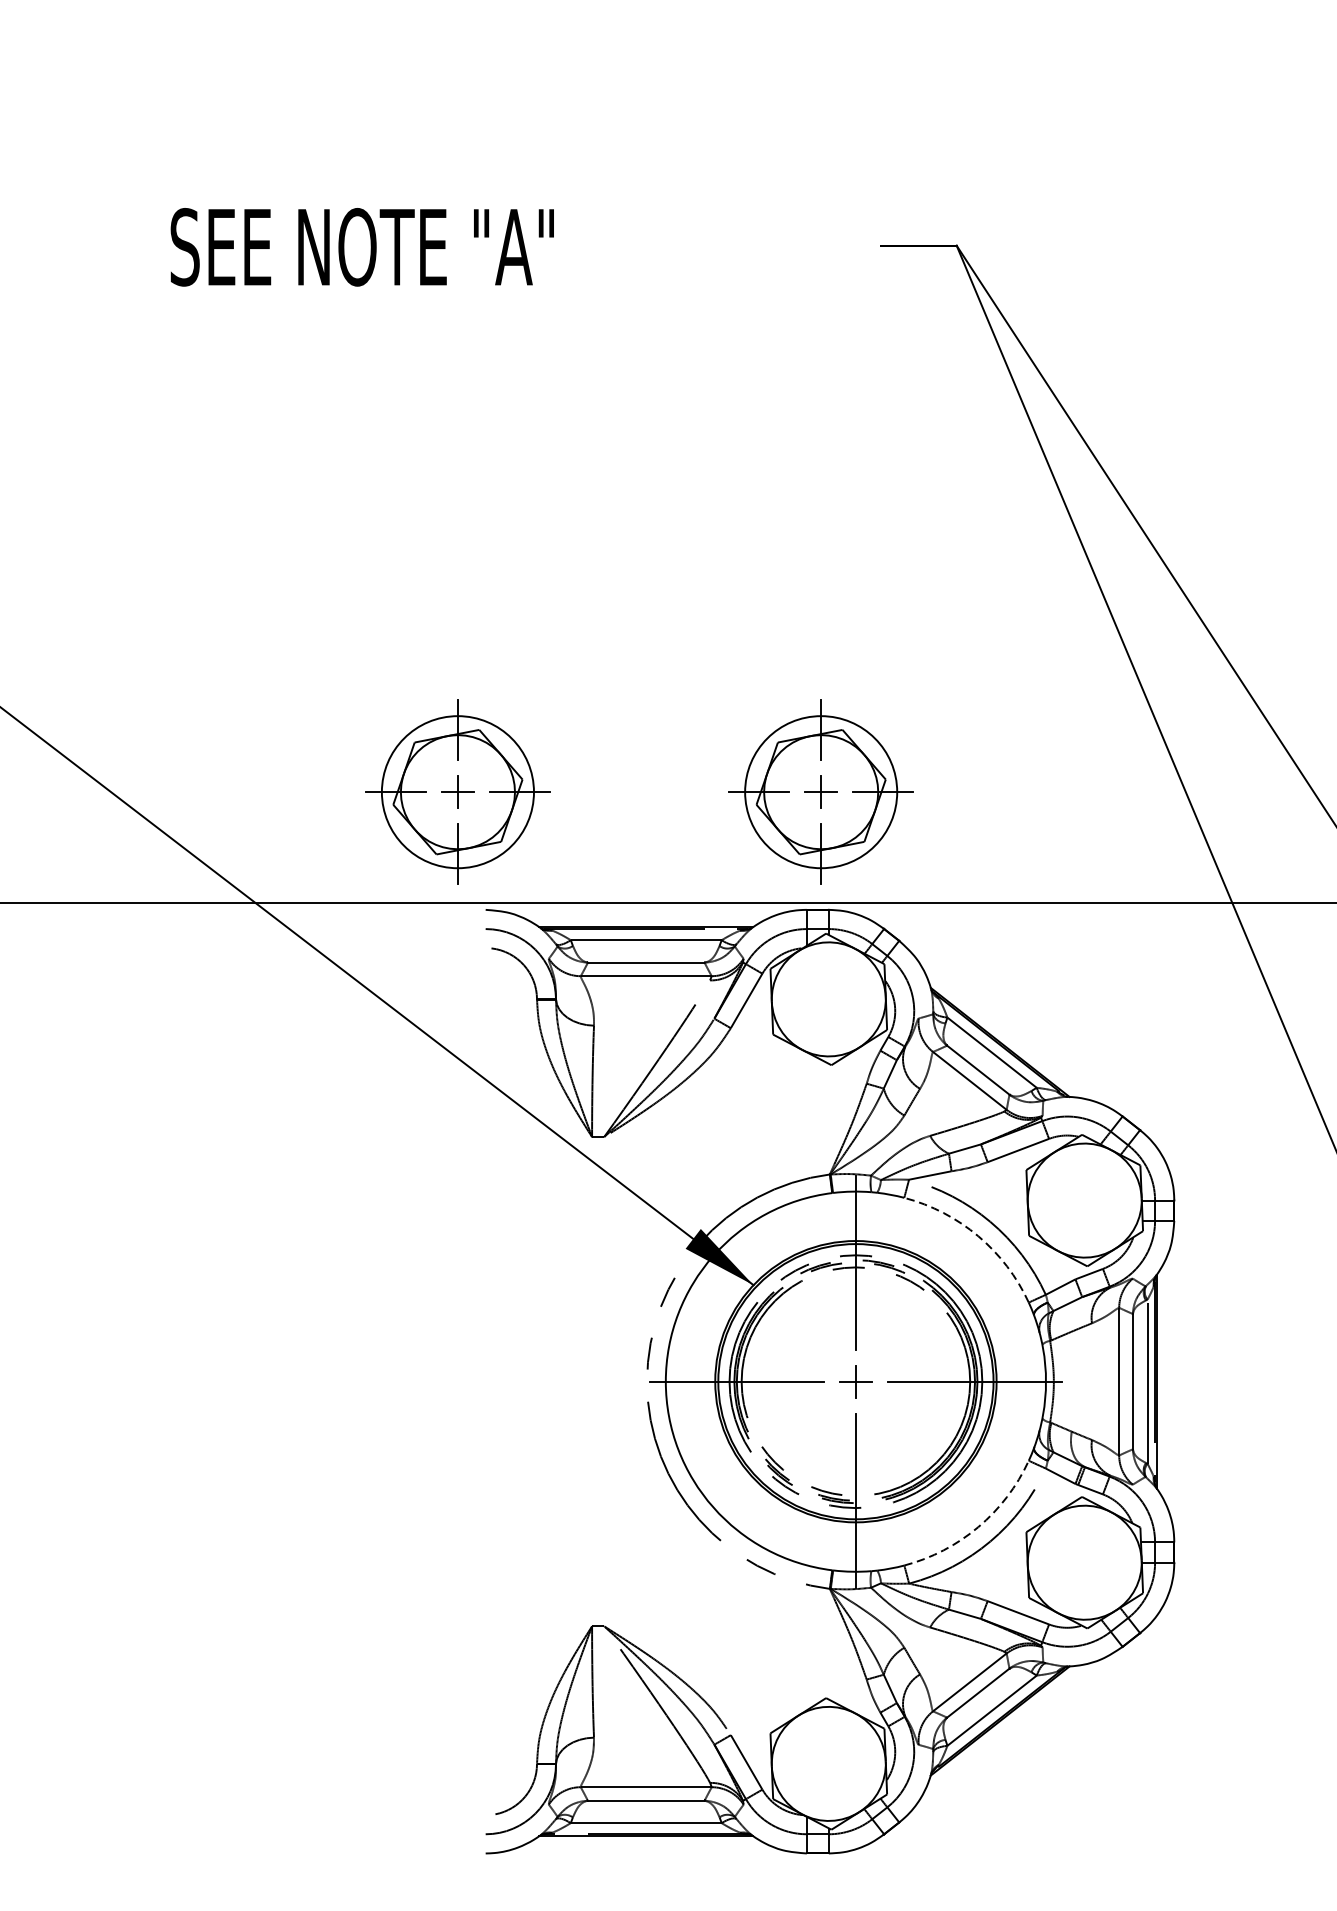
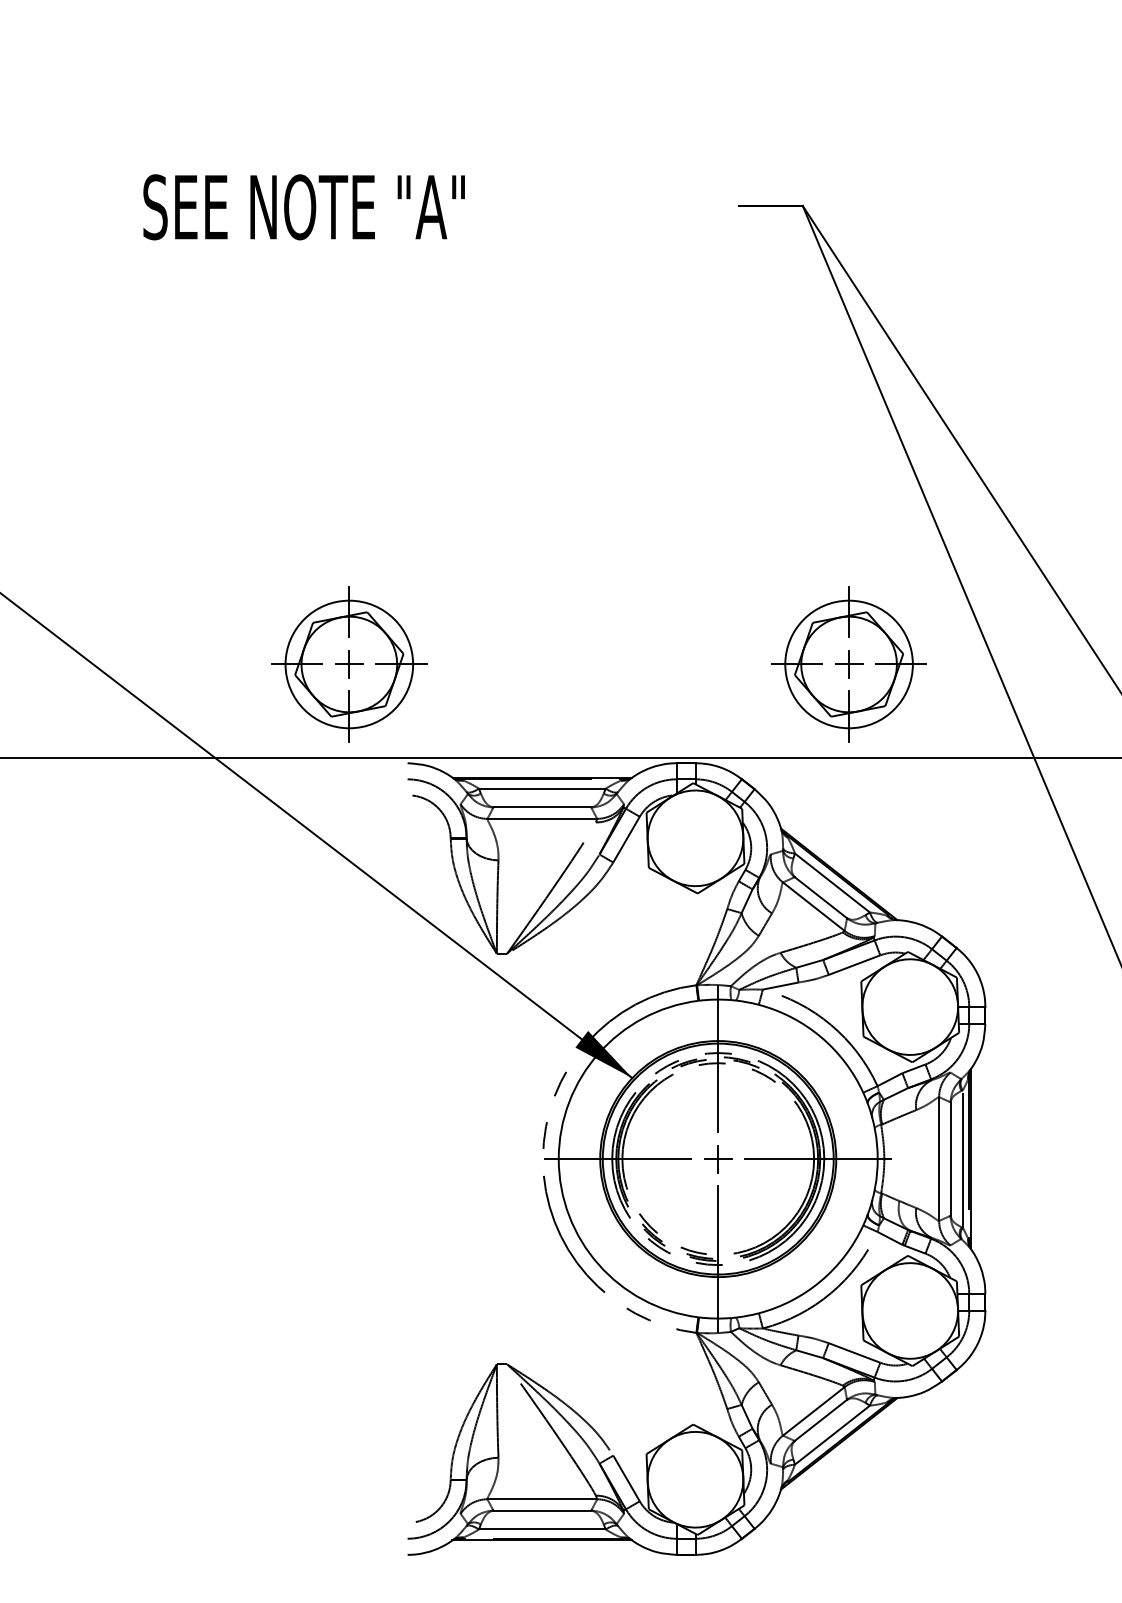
part: (458, 792) -> (349, 664), moved
part: (820, 792) -> (848, 664), moved
arc: (977, 1236) -> (820, 1037), dashed -> solid
arc: (977, 1527) -> (820, 1281), dashed -> solid

